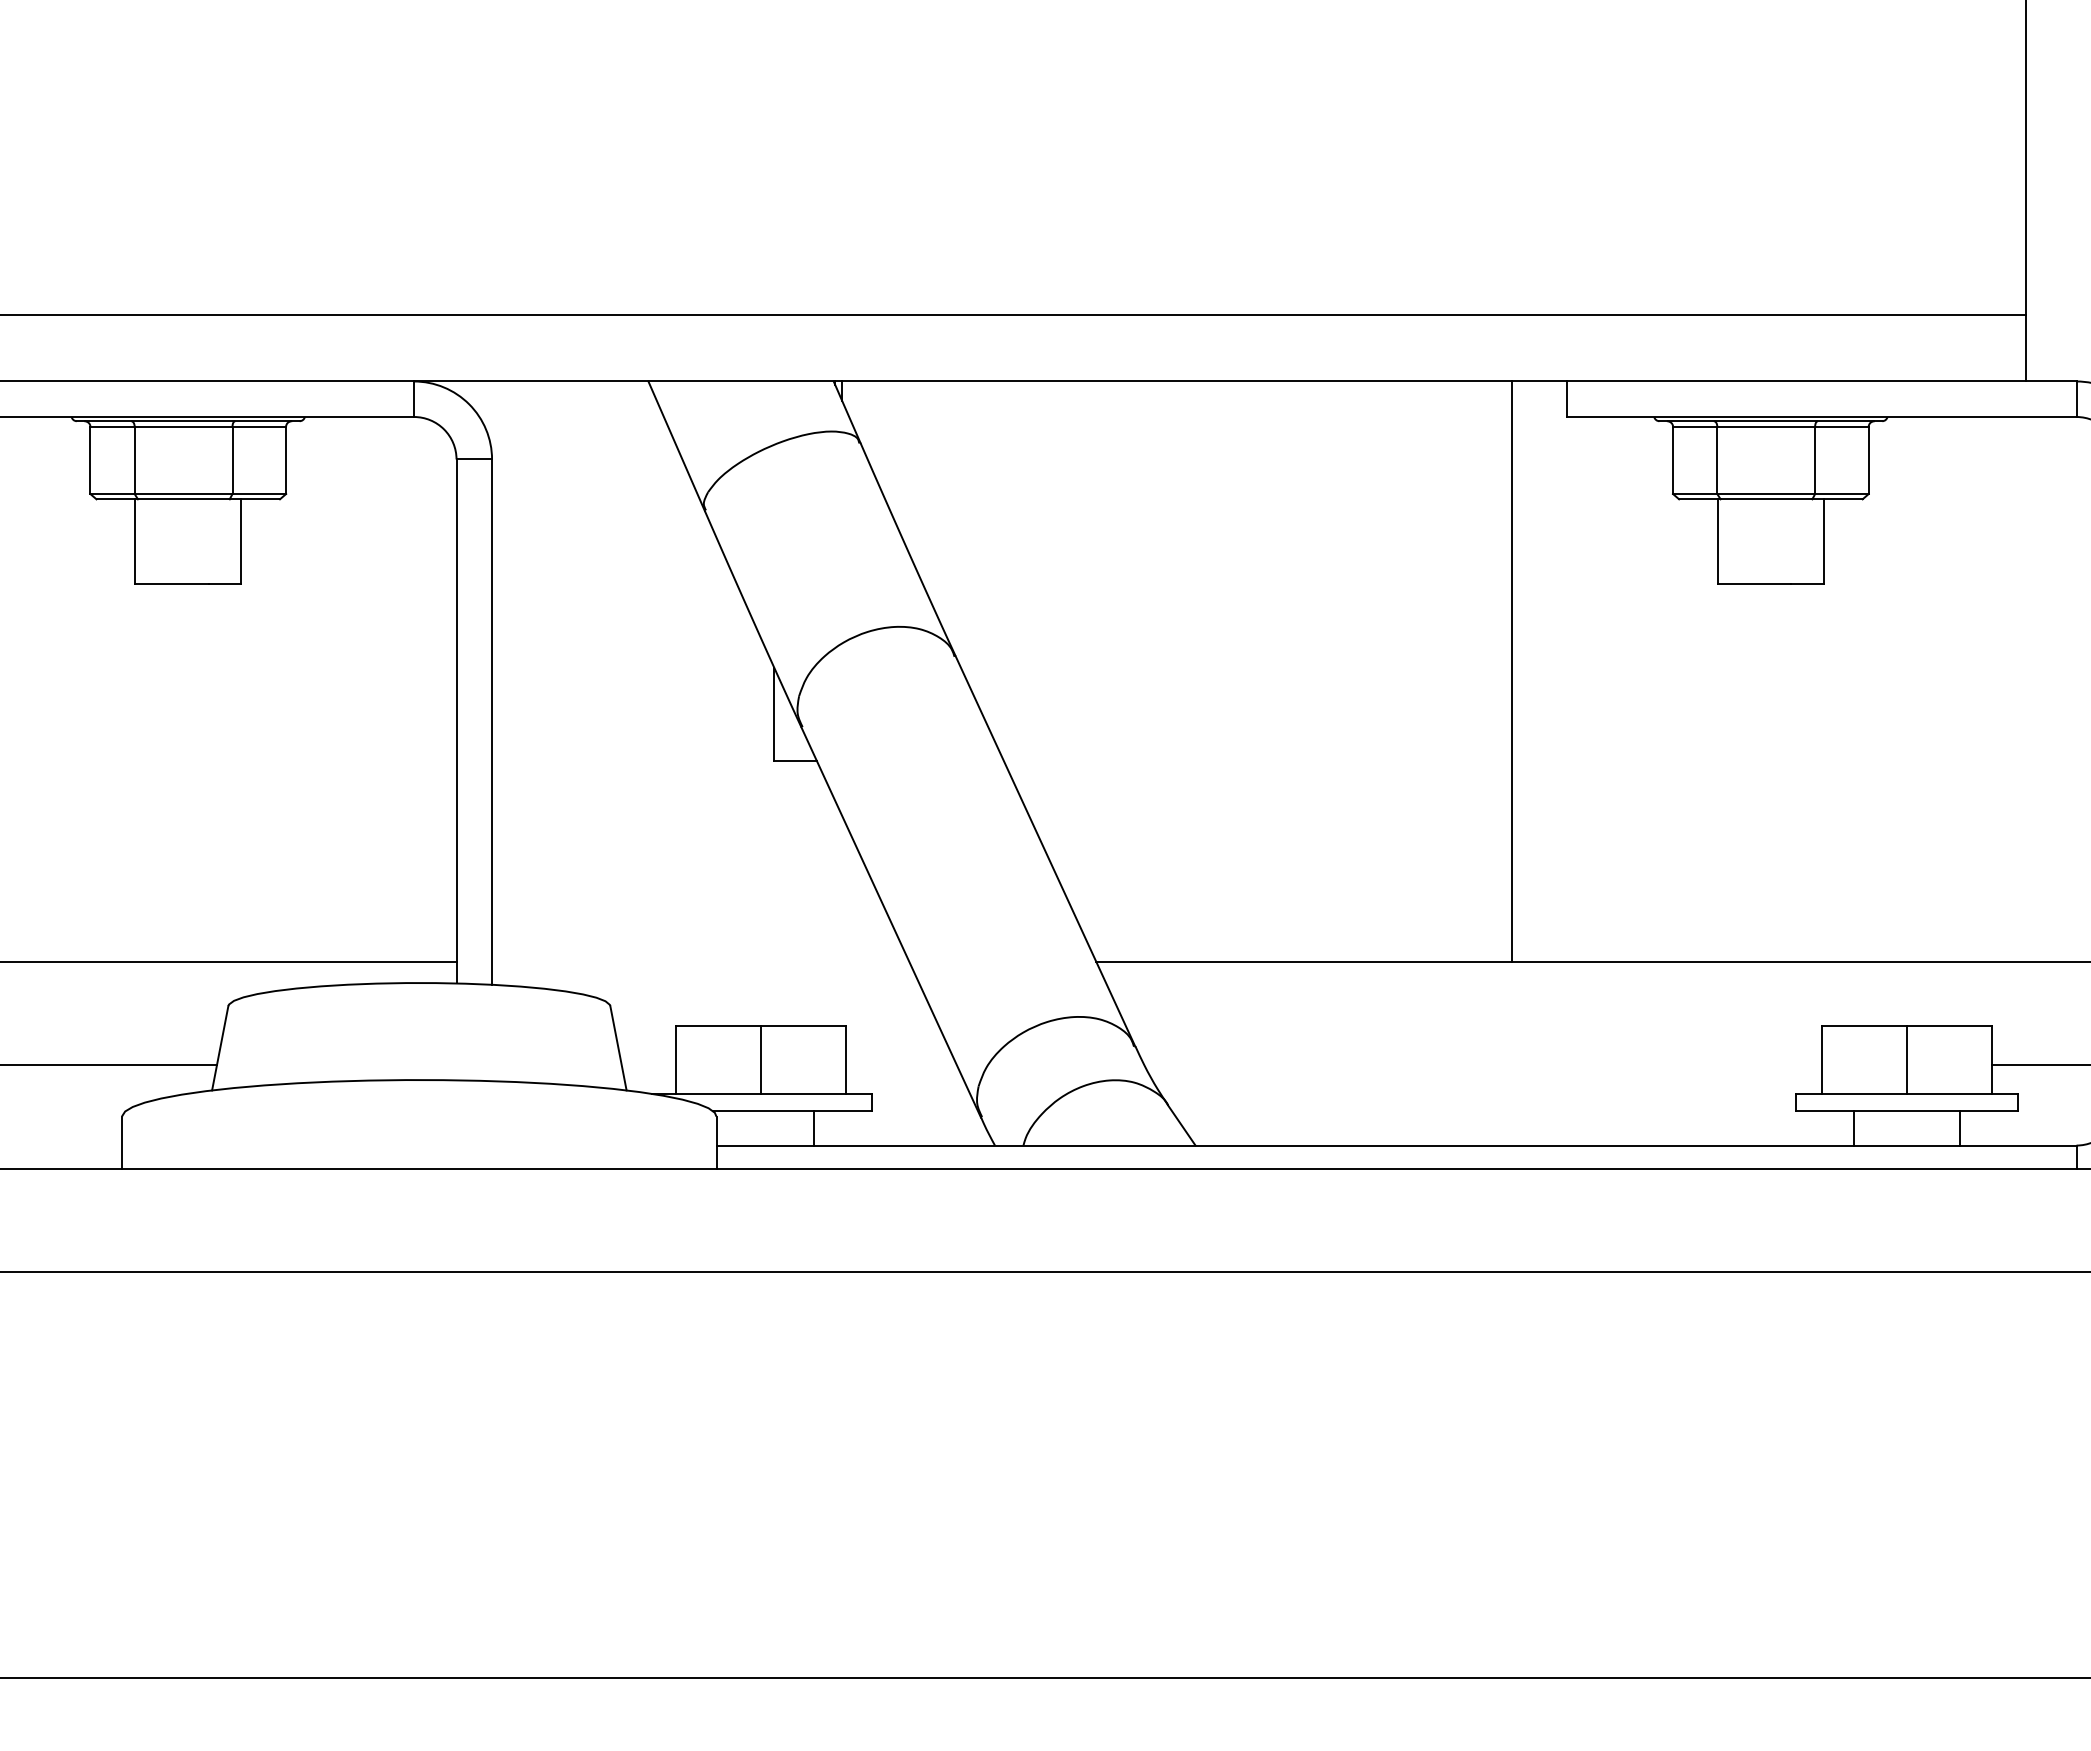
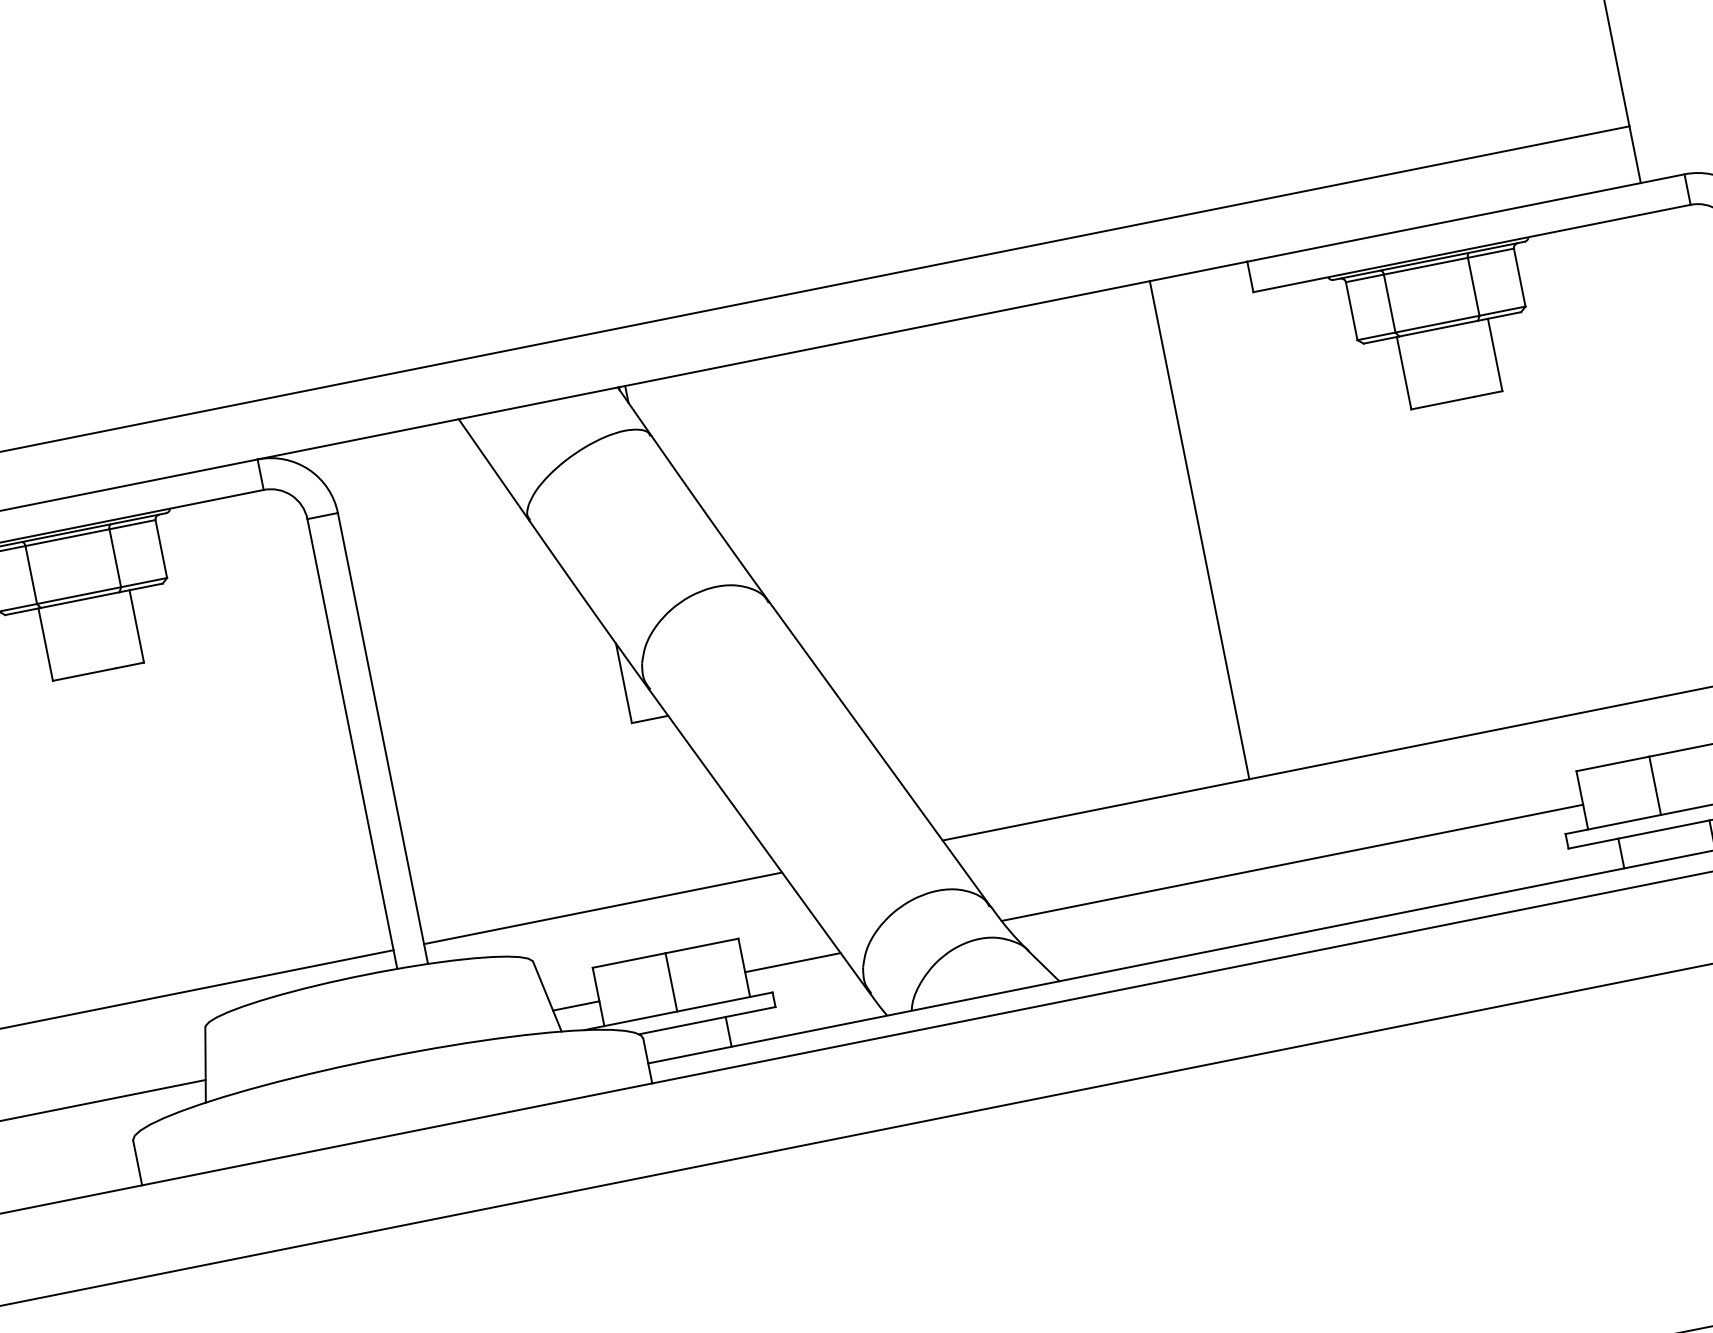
line: (1511, 671) -> (1199, 530), moved
line: (700, 961) -> (602, 908), added
line: (648, 1065) -> (576, 1006), added
line: (900, 1065) -> (792, 963), added
line: (1482, 1065) -> (1291, 863), added

